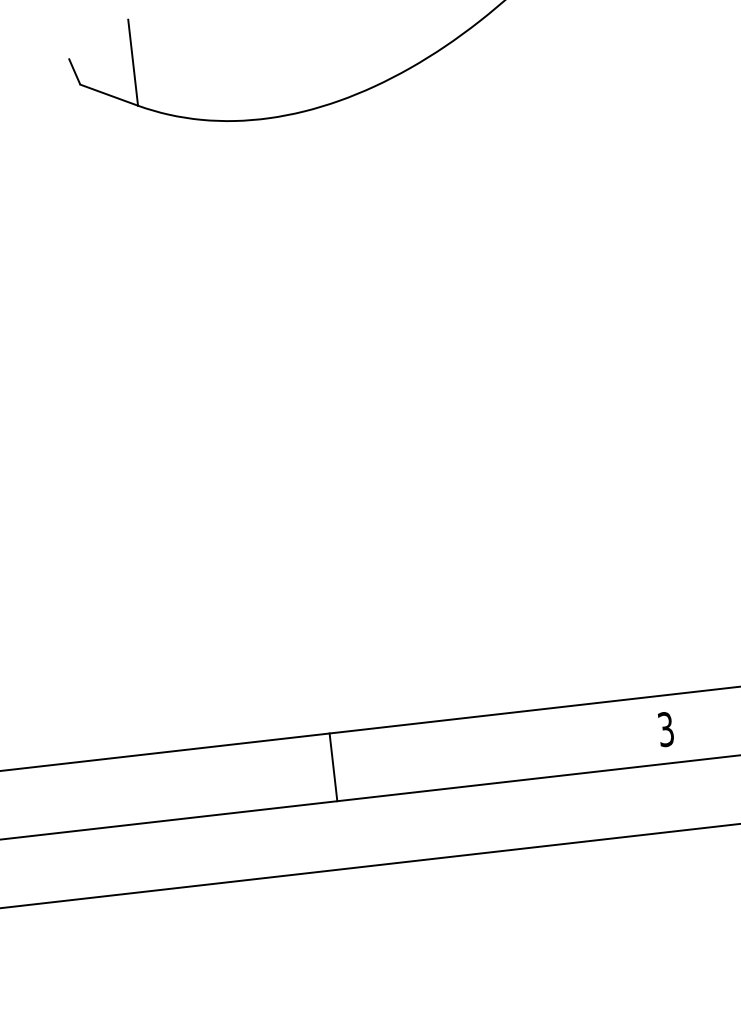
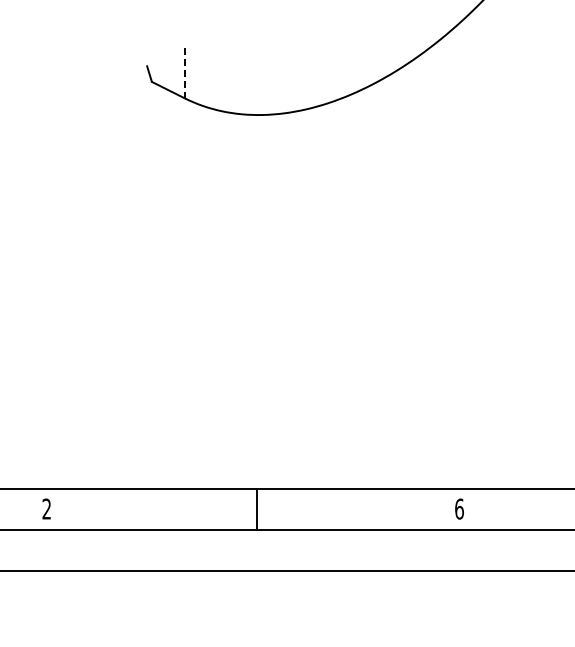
line: (133, 61) -> (185, 71), solid -> dashed
text: (665, 728) -> (459, 508), 3 -> 6

